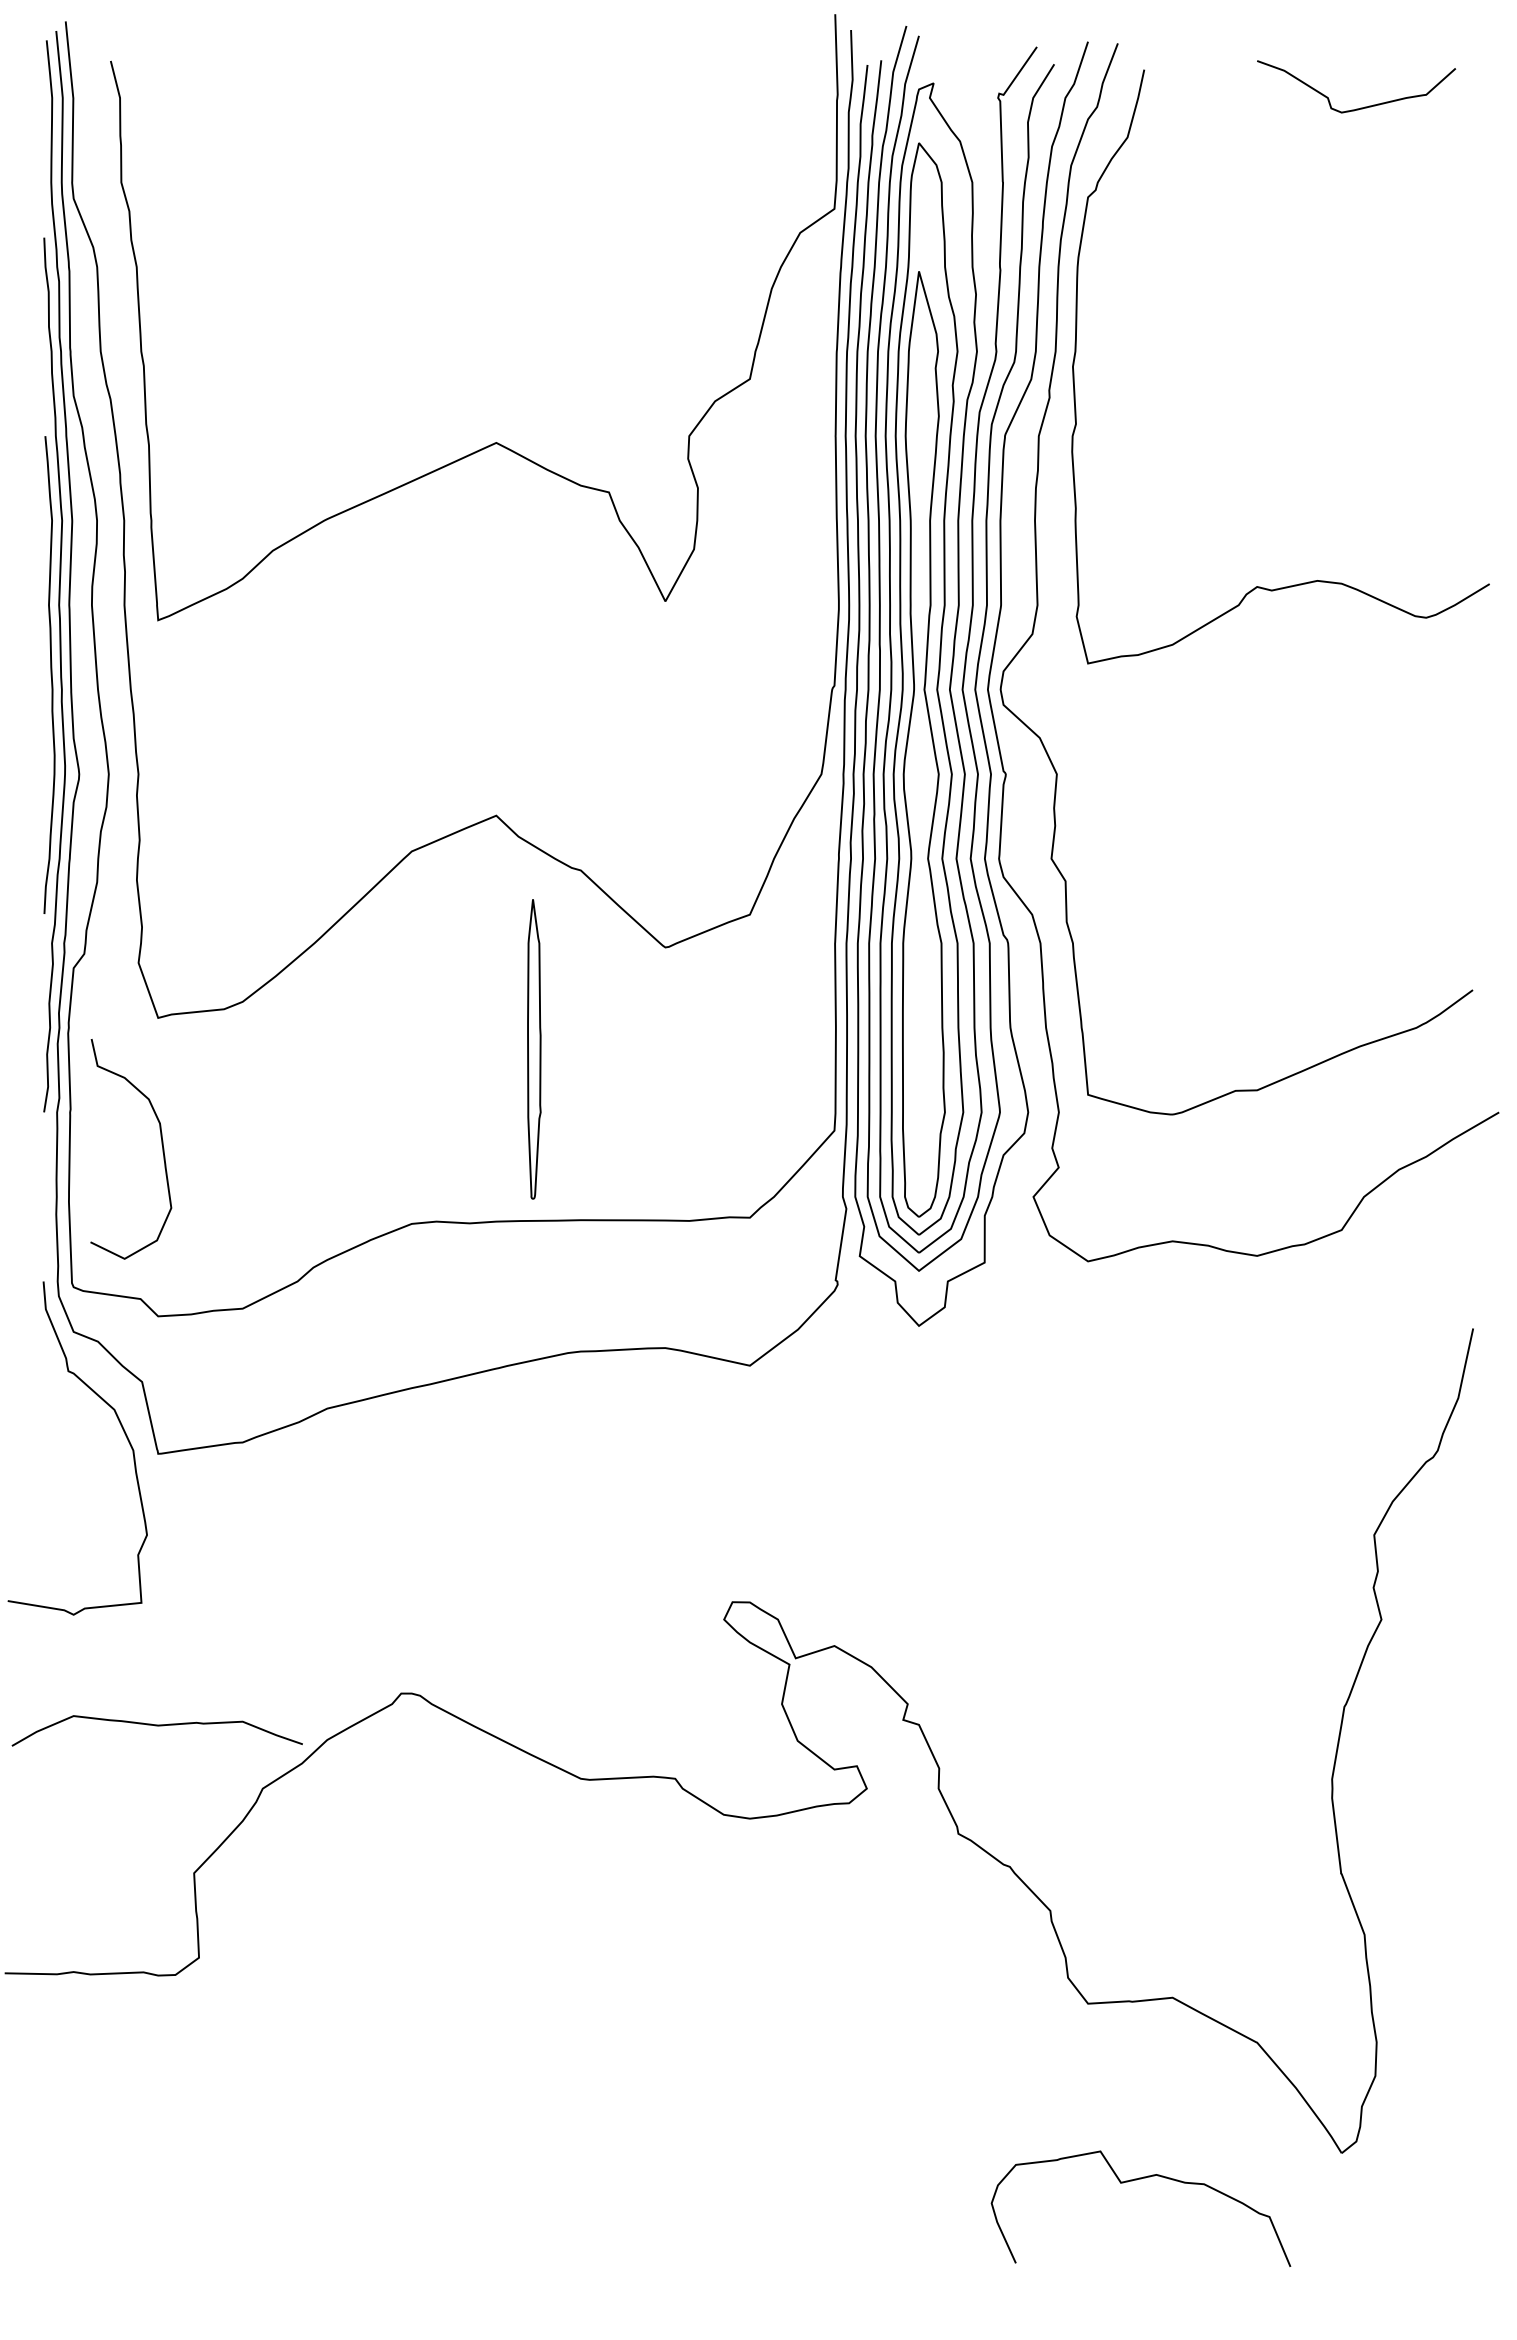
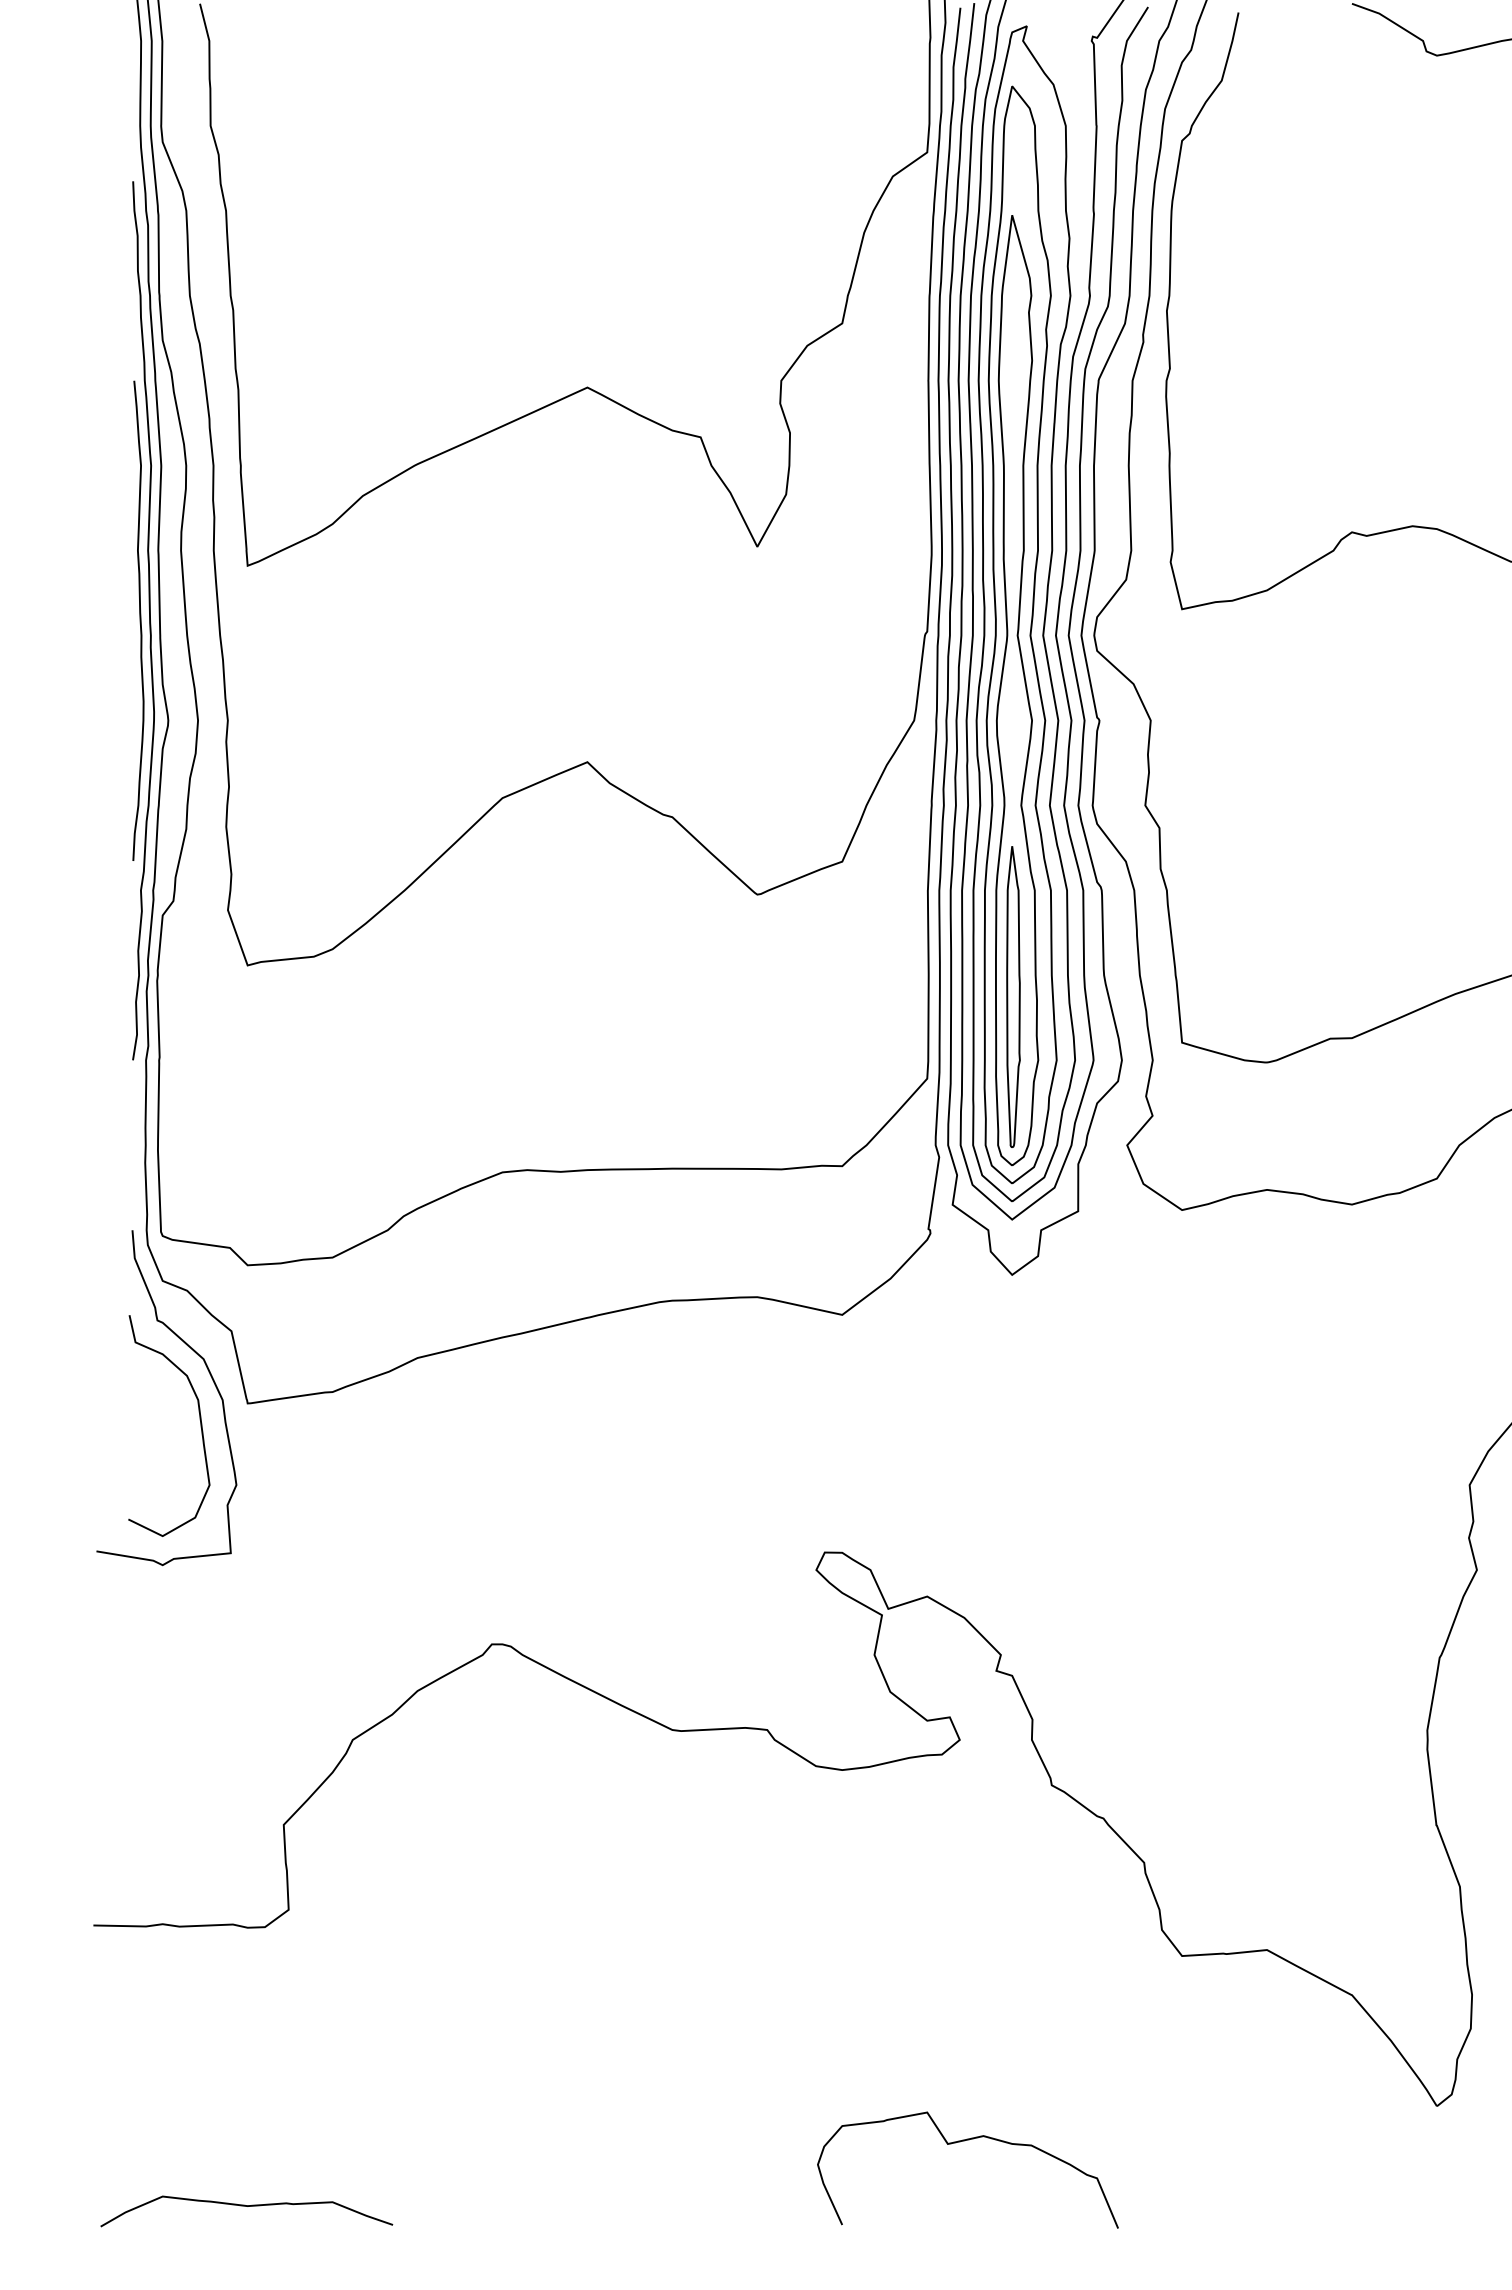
part: (534, 1049) -> (1013, 997), moved
curve: (161, 1144) -> (199, 1421), moved
curve: (156, 1726) -> (245, 2207), moved
curve: (1132, 2181) -> (959, 2142), moved

